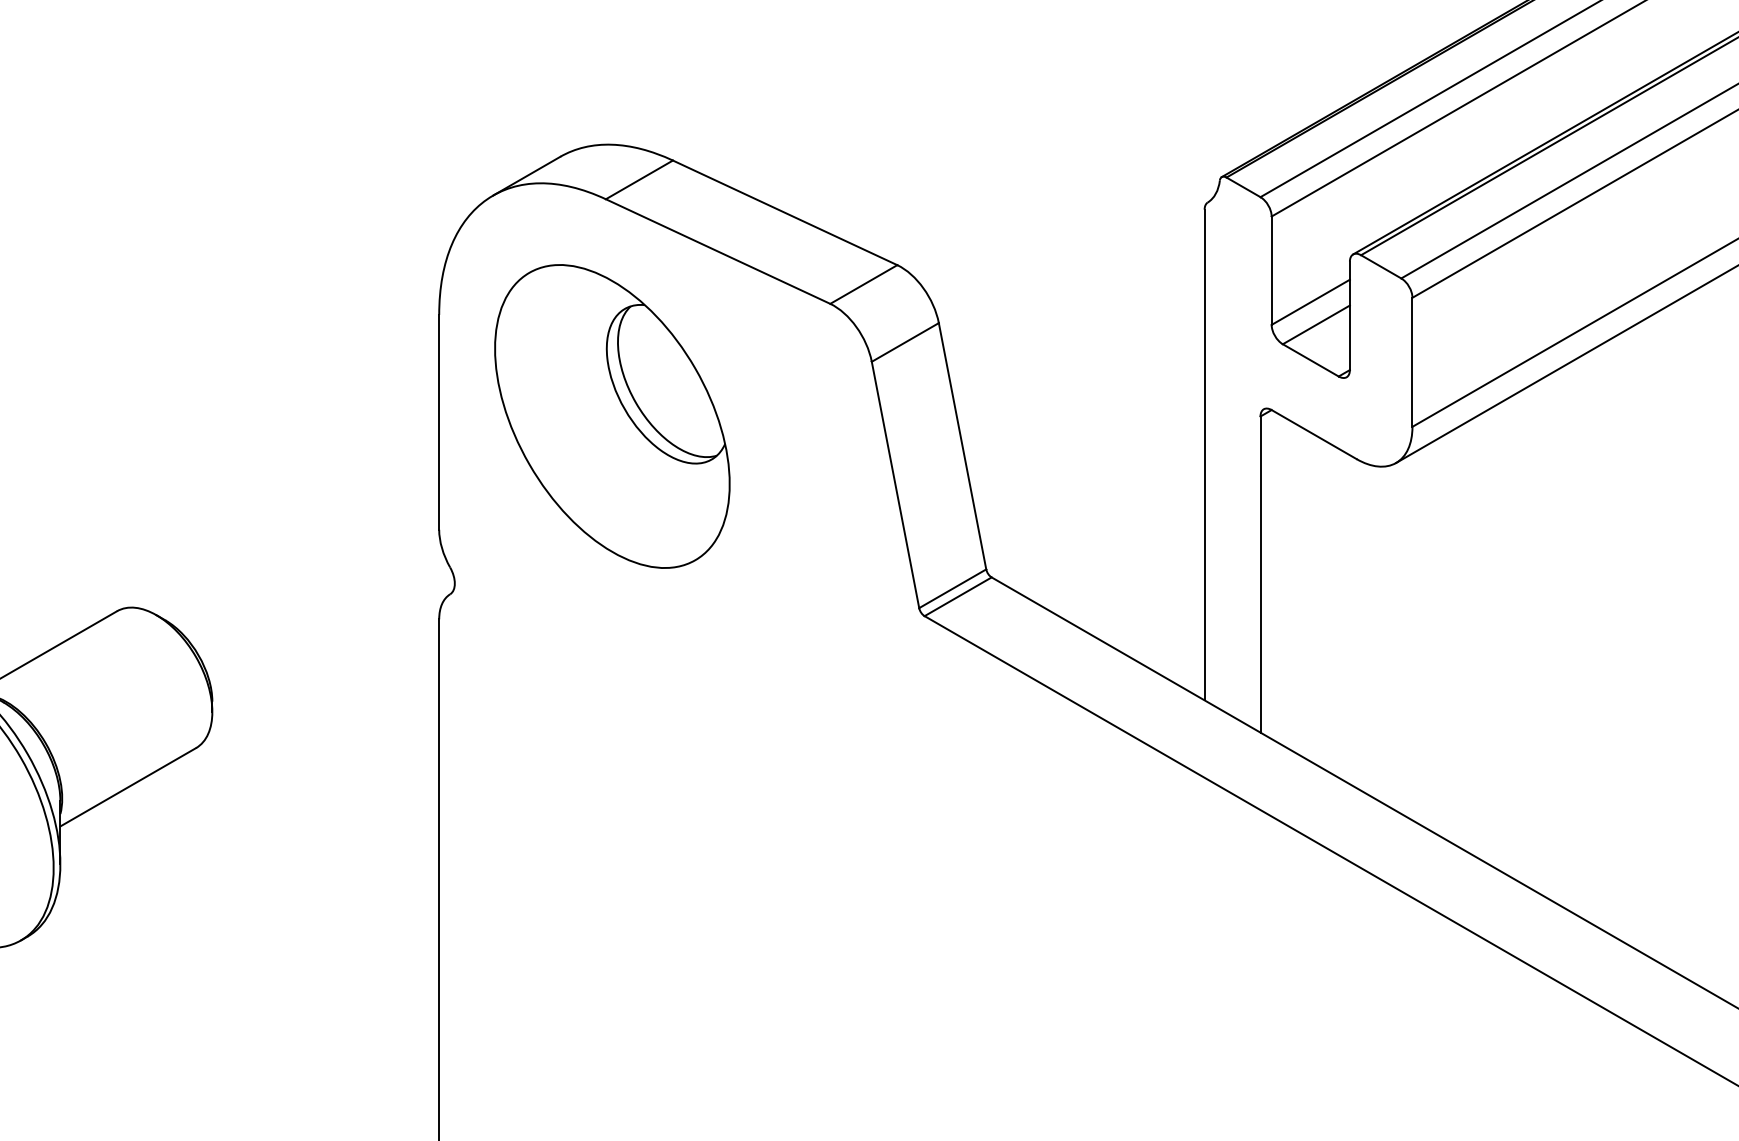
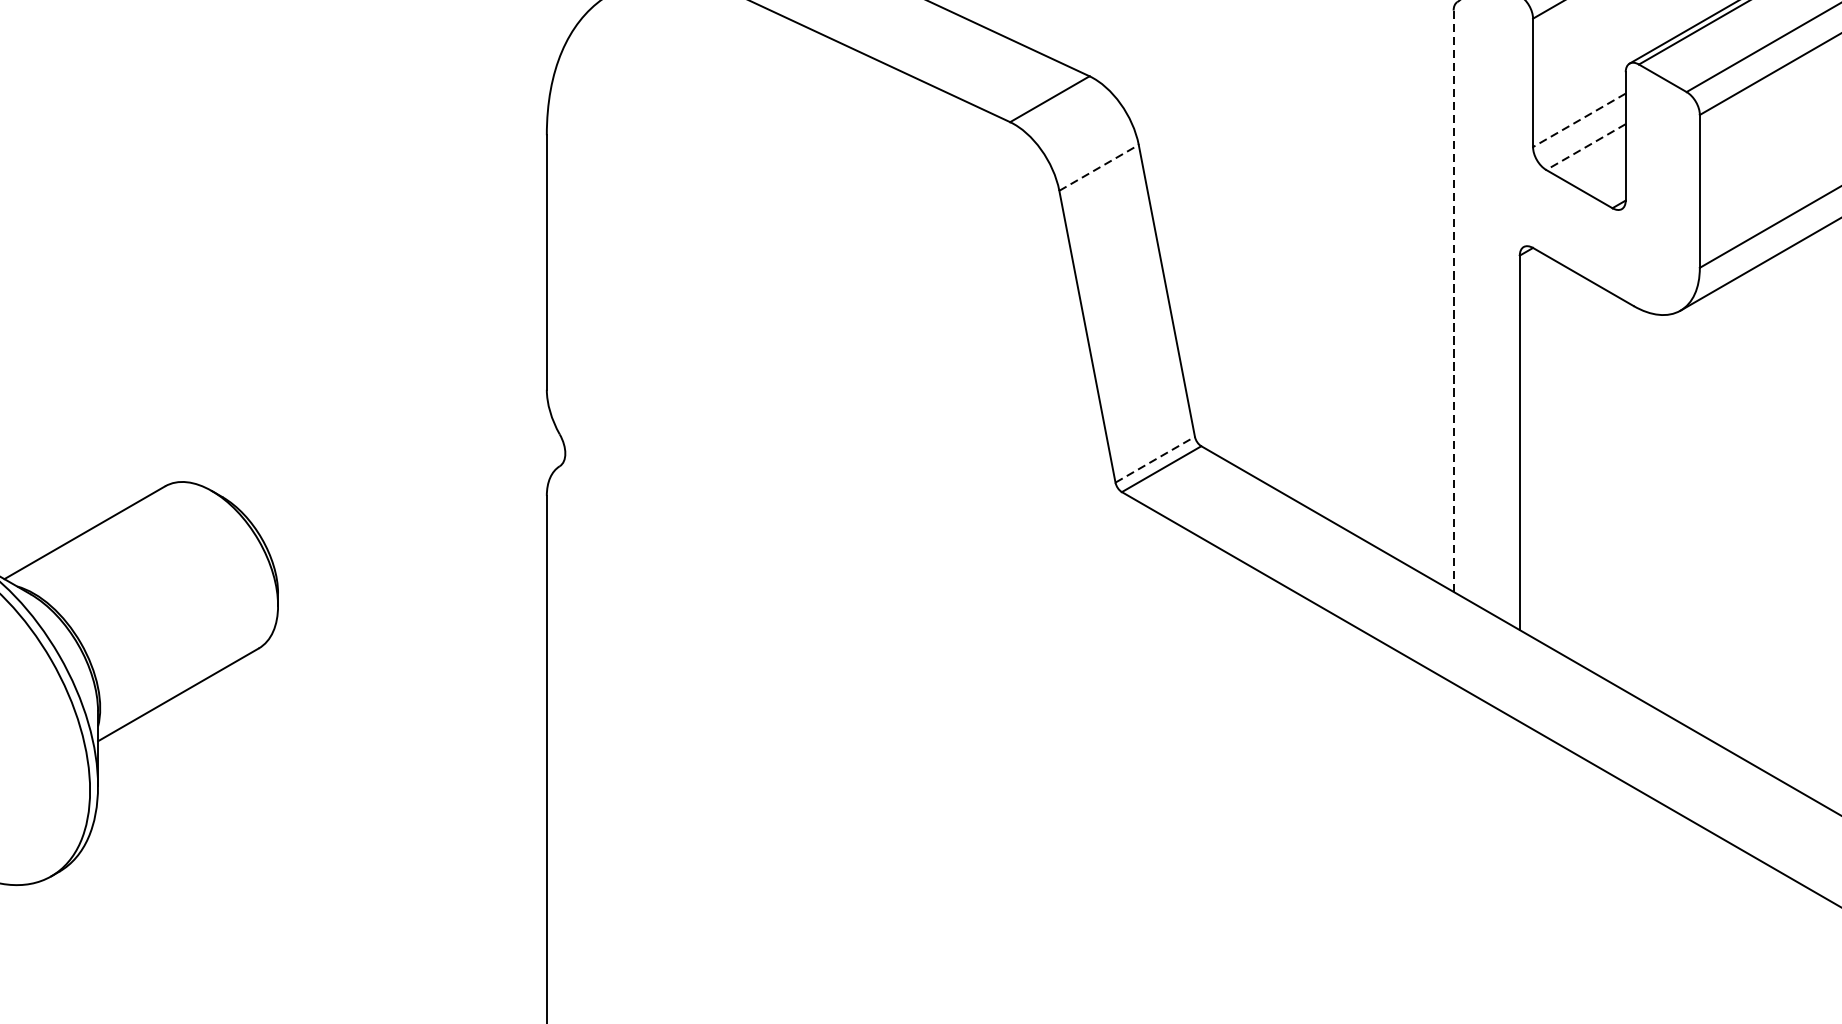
line: (1310, 302) -> (1579, 120), solid -> dashed
line: (1316, 324) -> (1586, 146), solid -> dashed
line: (905, 342) -> (1099, 167), solid -> dashed
part: (612, 416) -> (752, 255), removed
line: (1204, 455) -> (1453, 301), solid -> dashed
line: (952, 588) -> (1154, 459), solid -> dashed

